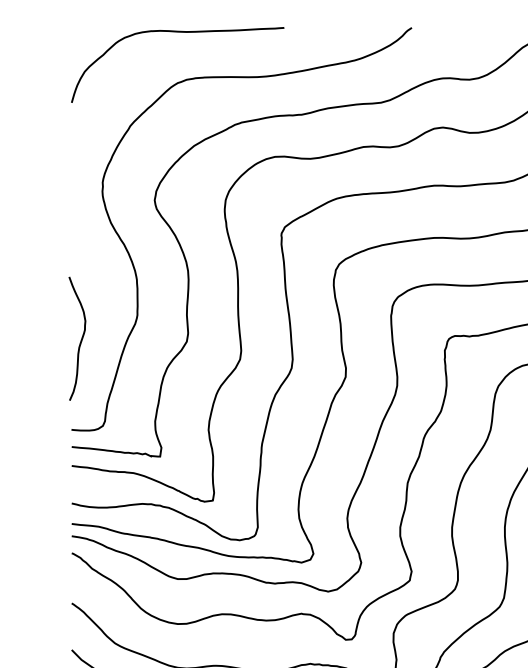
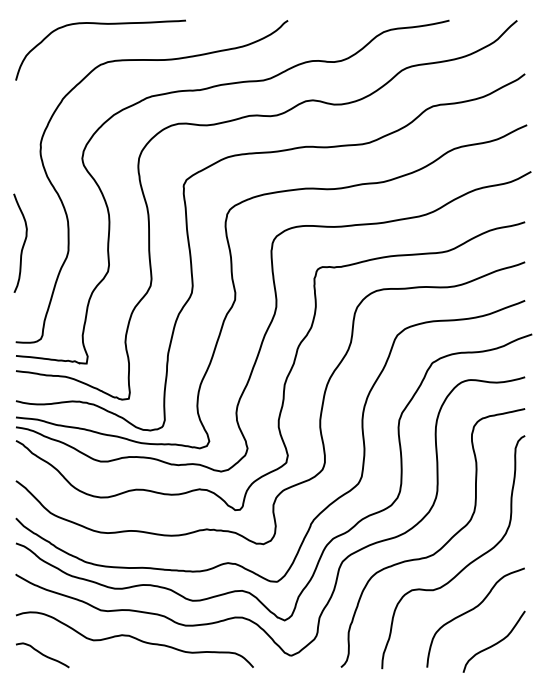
curve: (81, 337) -> (23, 242), moved

